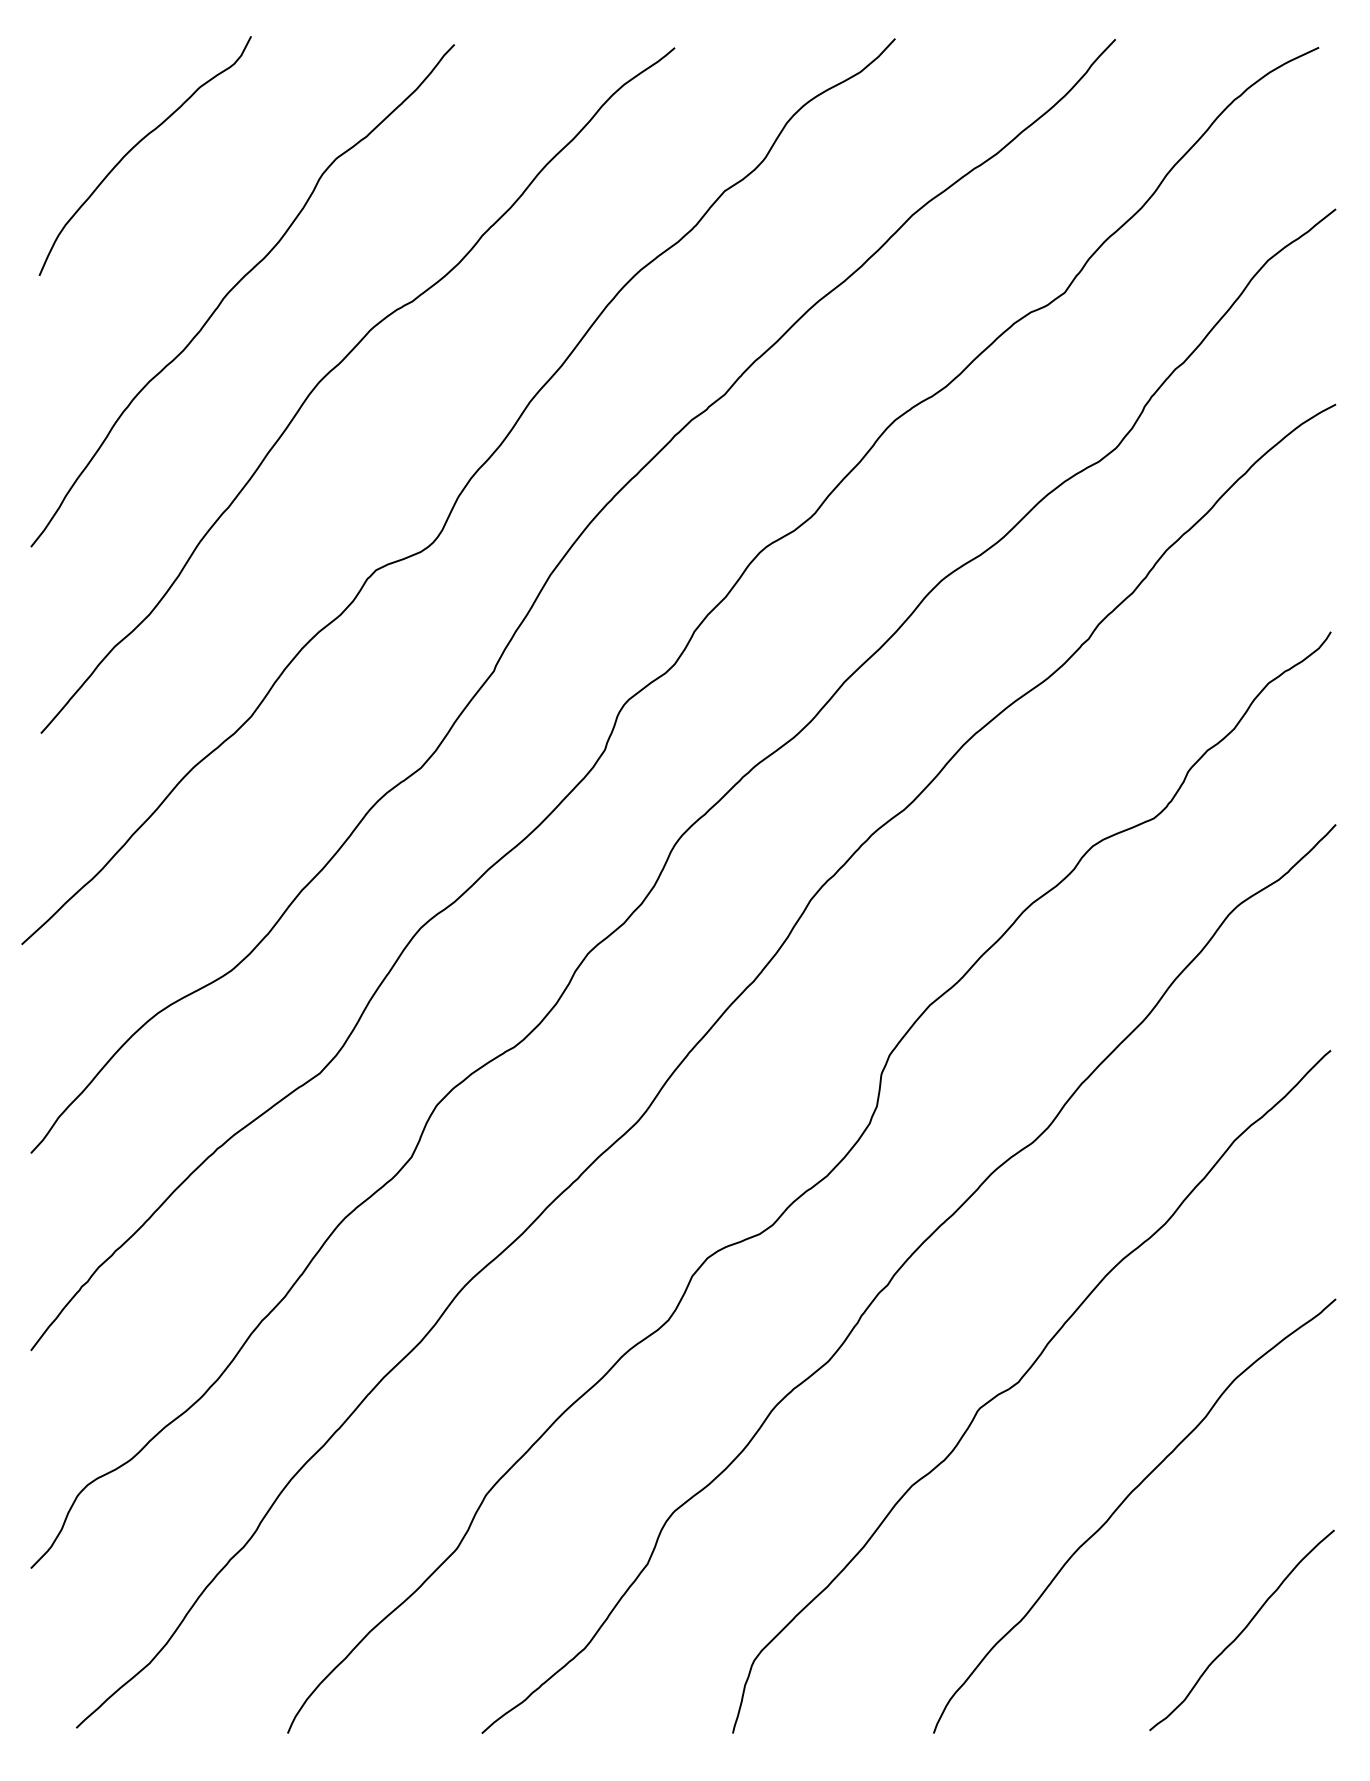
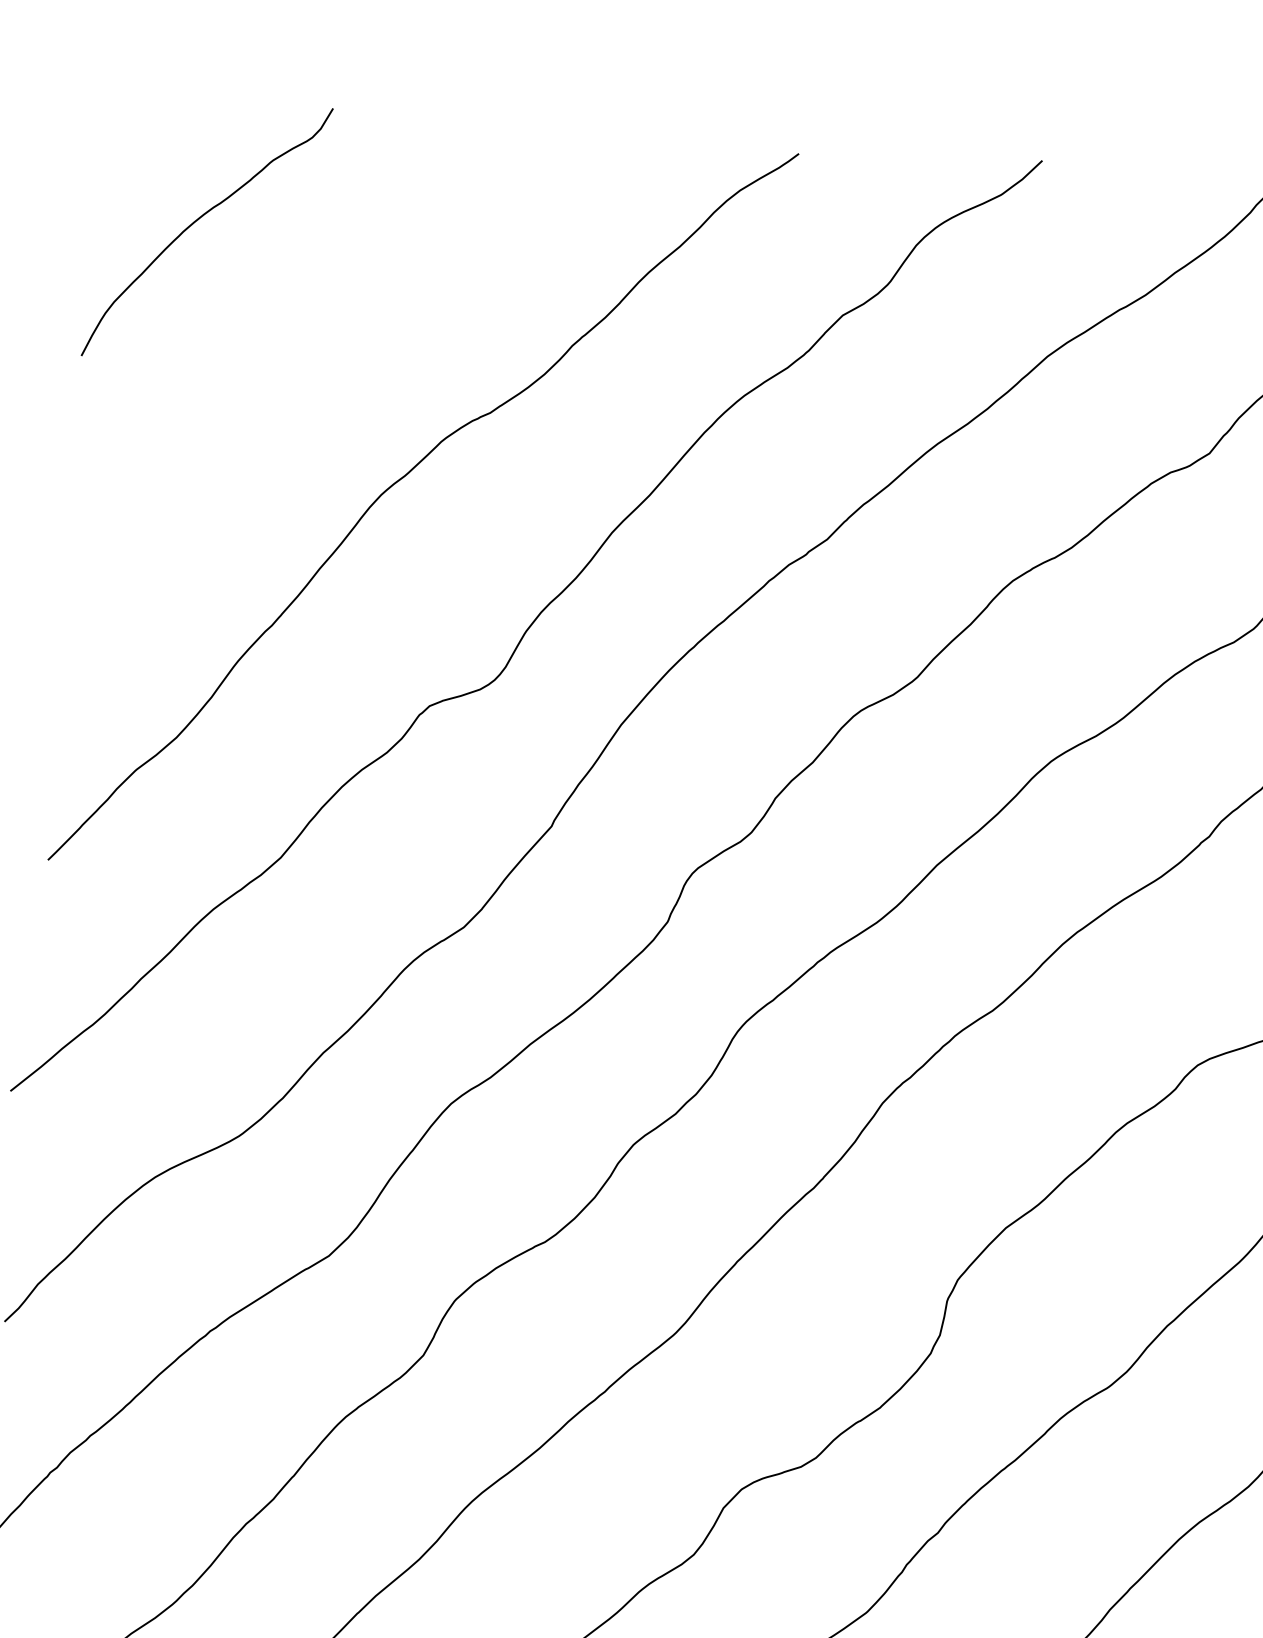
curve: (232, 290) -> (292, 386), removed

